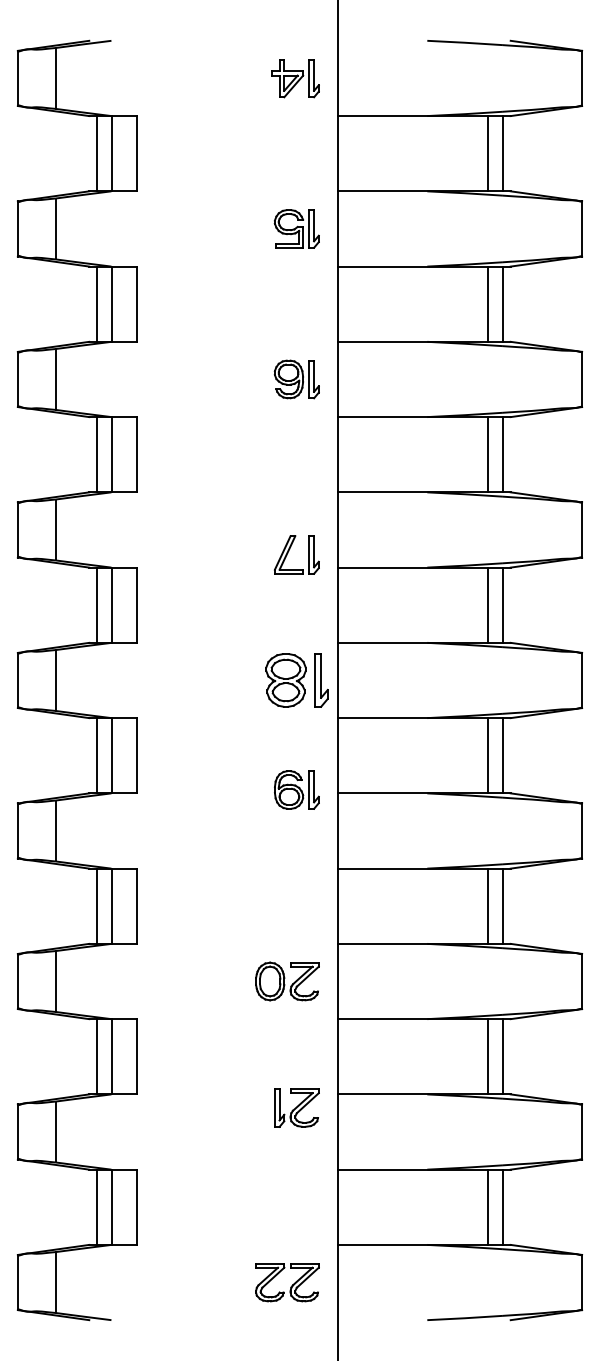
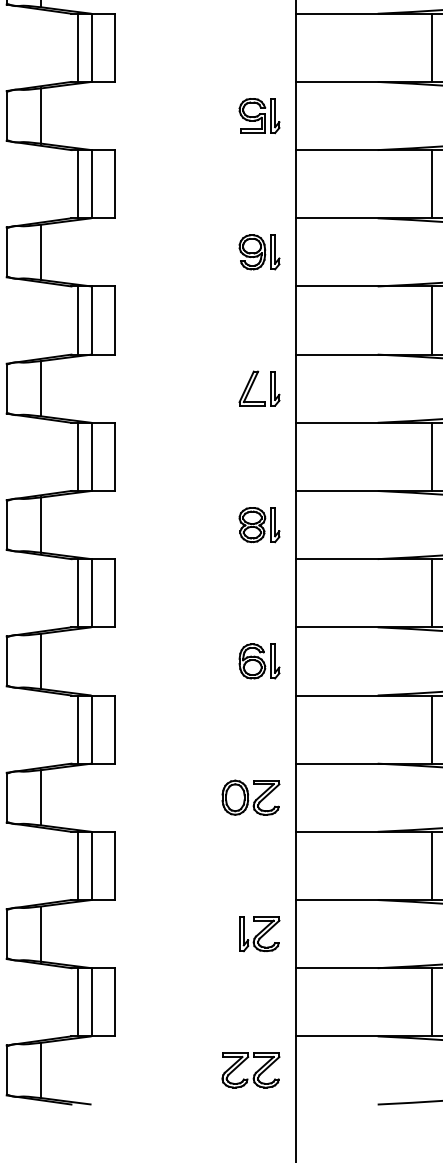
part: (289, 551) -> (252, 385), moved
part: (296, 680) -> (259, 525), size x0.71
part: (296, 789) -> (259, 660), moved
part: (296, 1107) -> (259, 933), moved

